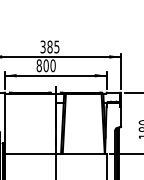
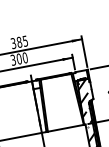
text: (38, 65) -> (12, 60), 800 -> 300
hatch: (112, 137) -> (87, 109), added

